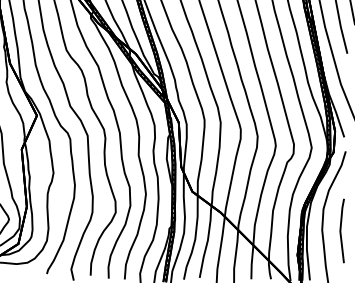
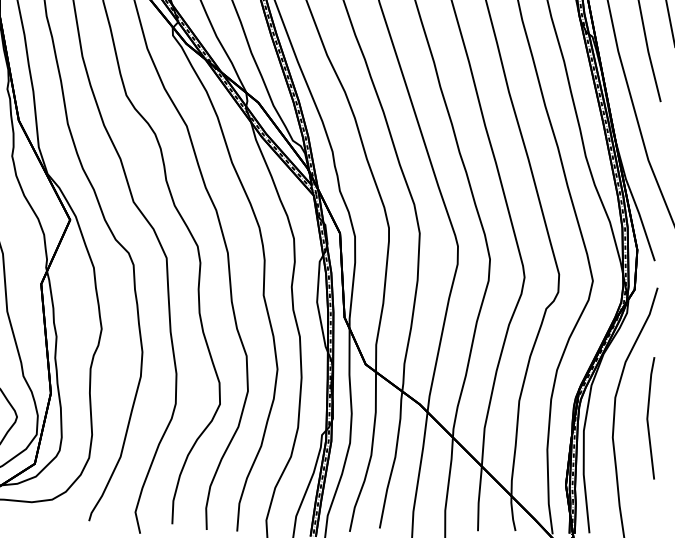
line: (341, 230) -> (649, 417), moved

